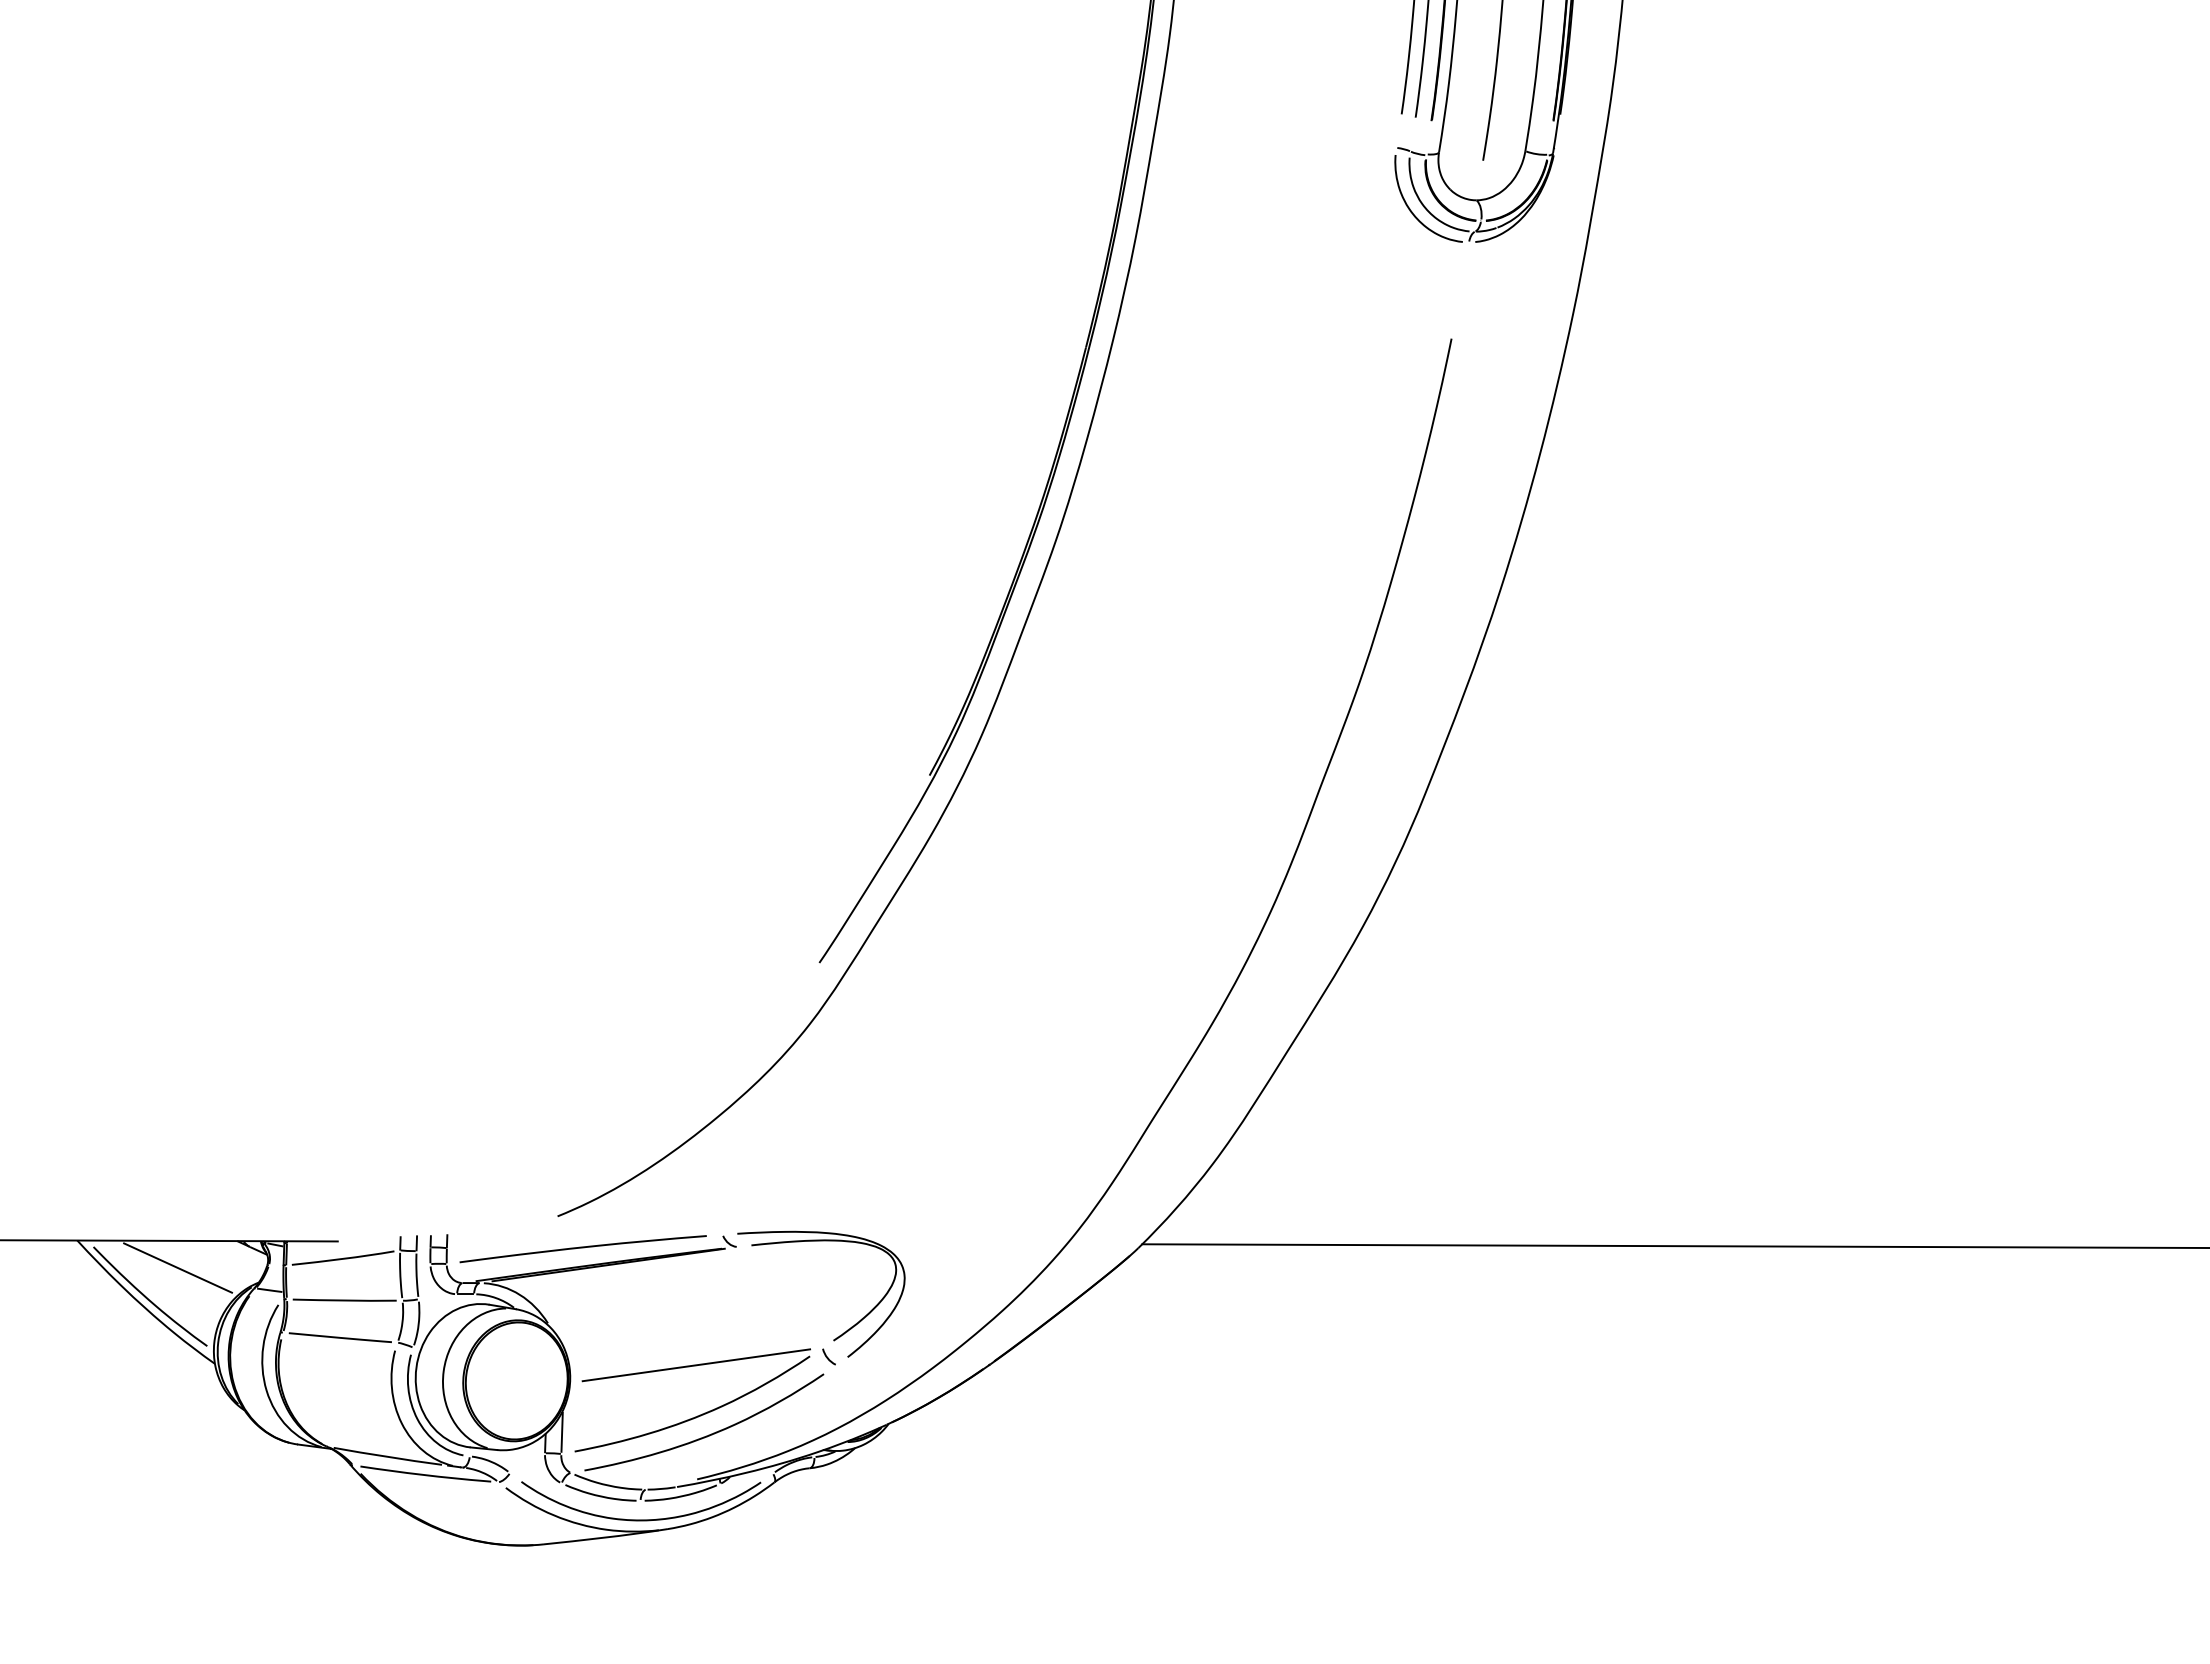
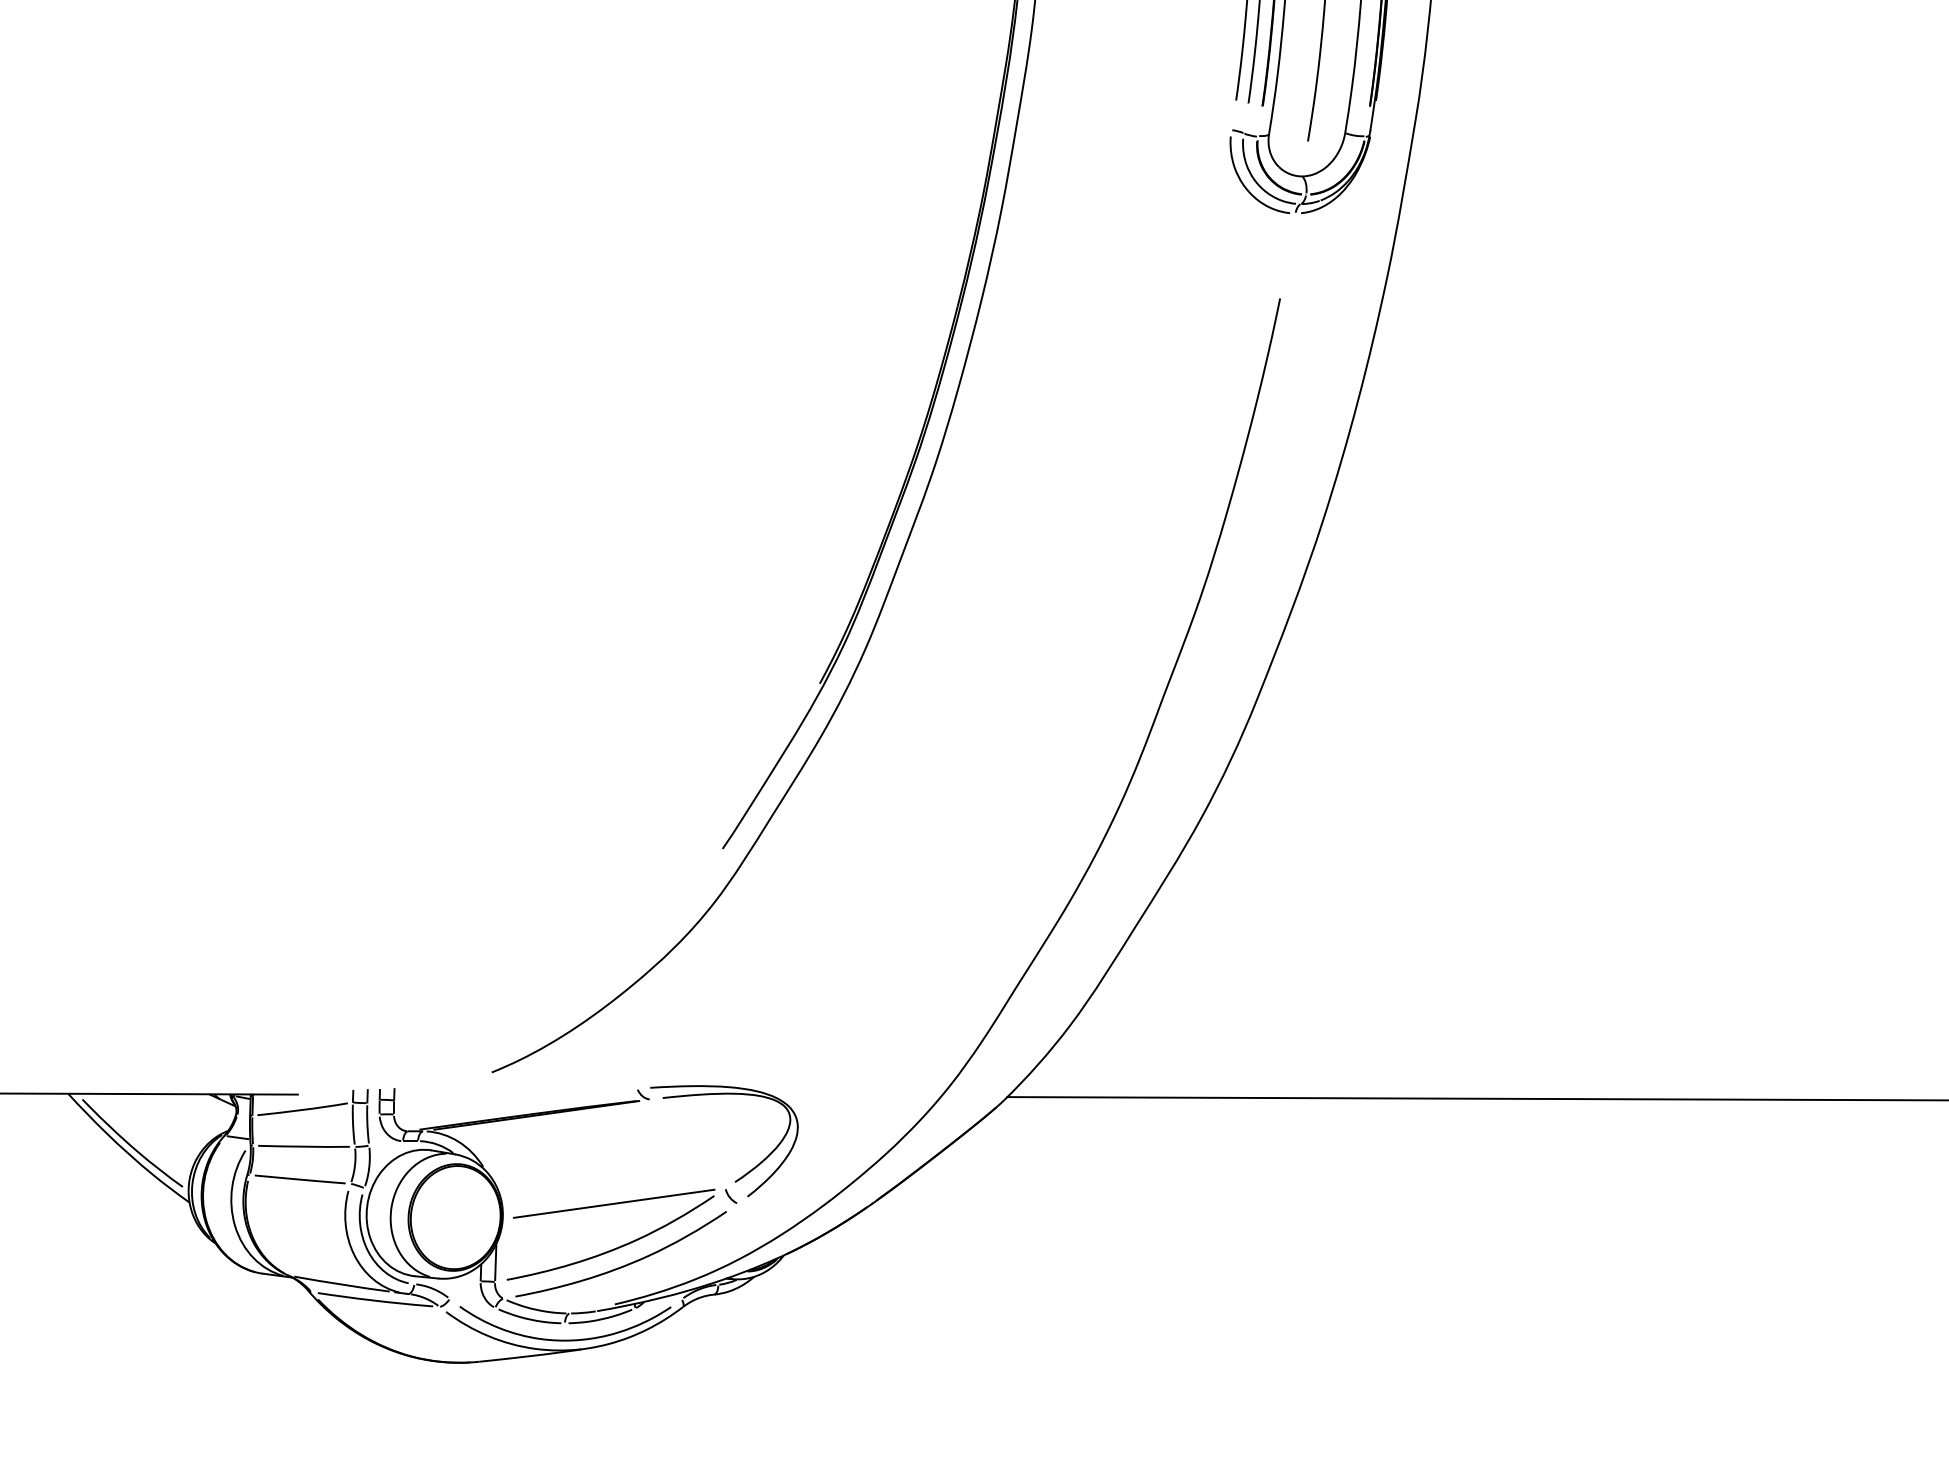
curve: (582, 1248) -> (513, 1100), removed
line: (178, 1267) -> (157, 1117), removed

